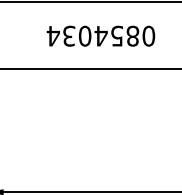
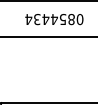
text: (84, 36) -> (45, 19), 0854034 -> 0854434

